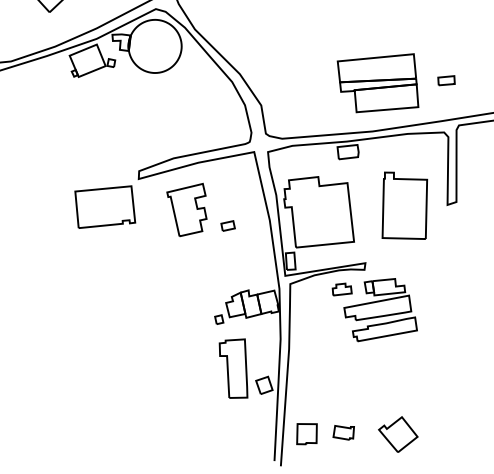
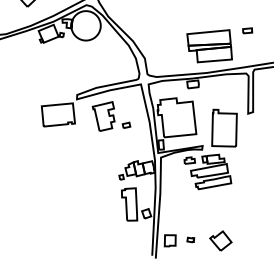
part: (446, 80) -> (247, 30), moved
part: (404, 204) -> (224, 127), moved
part: (343, 431) -> (190, 239), size x0.6

